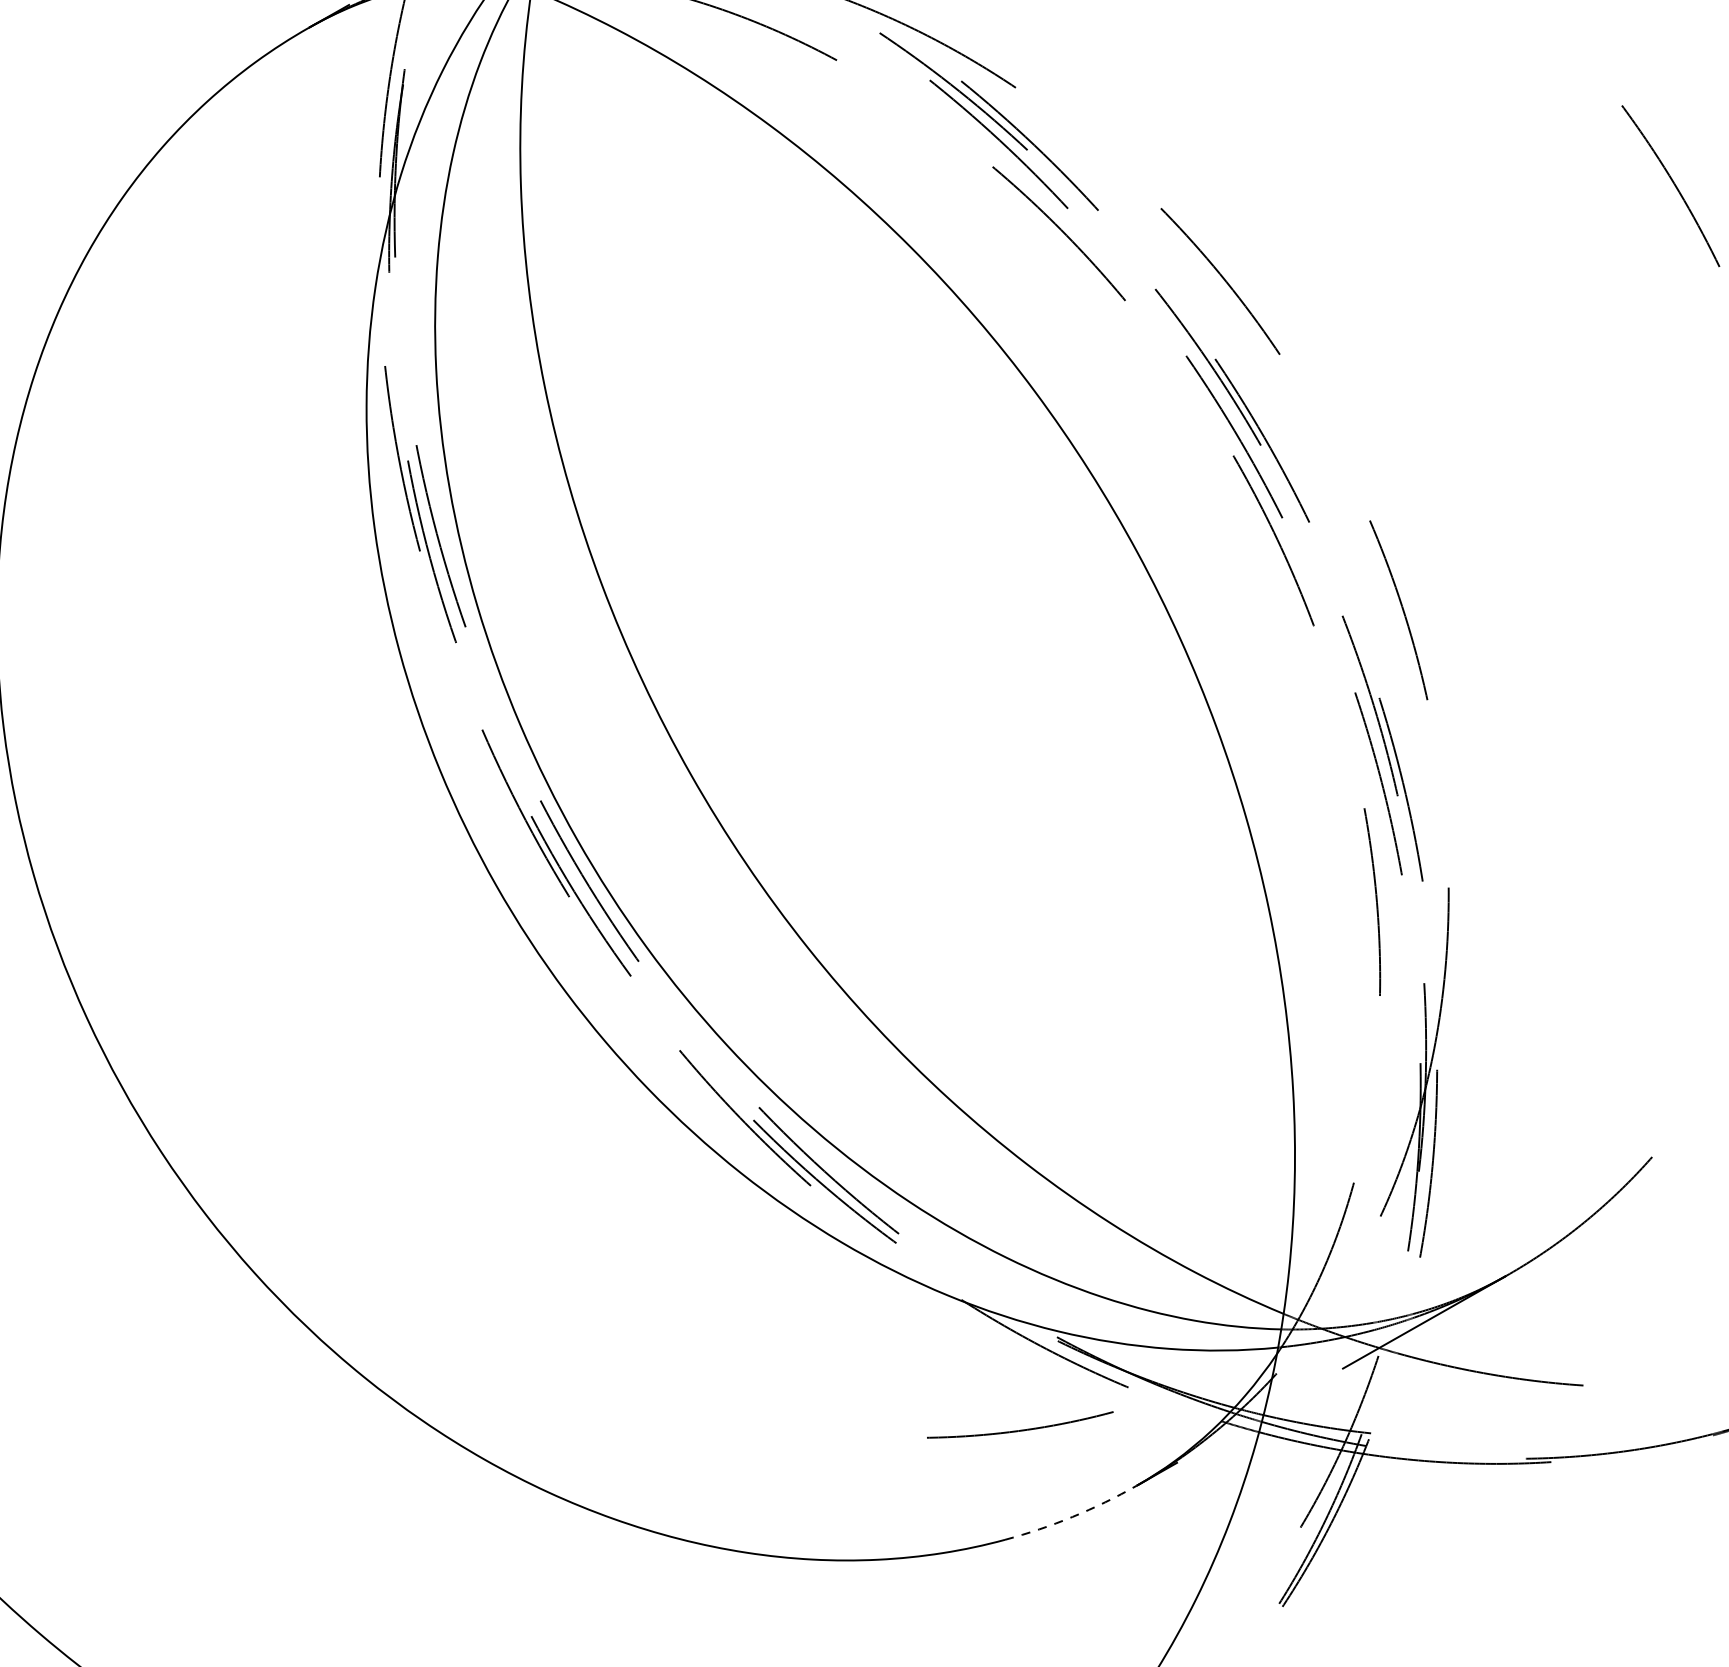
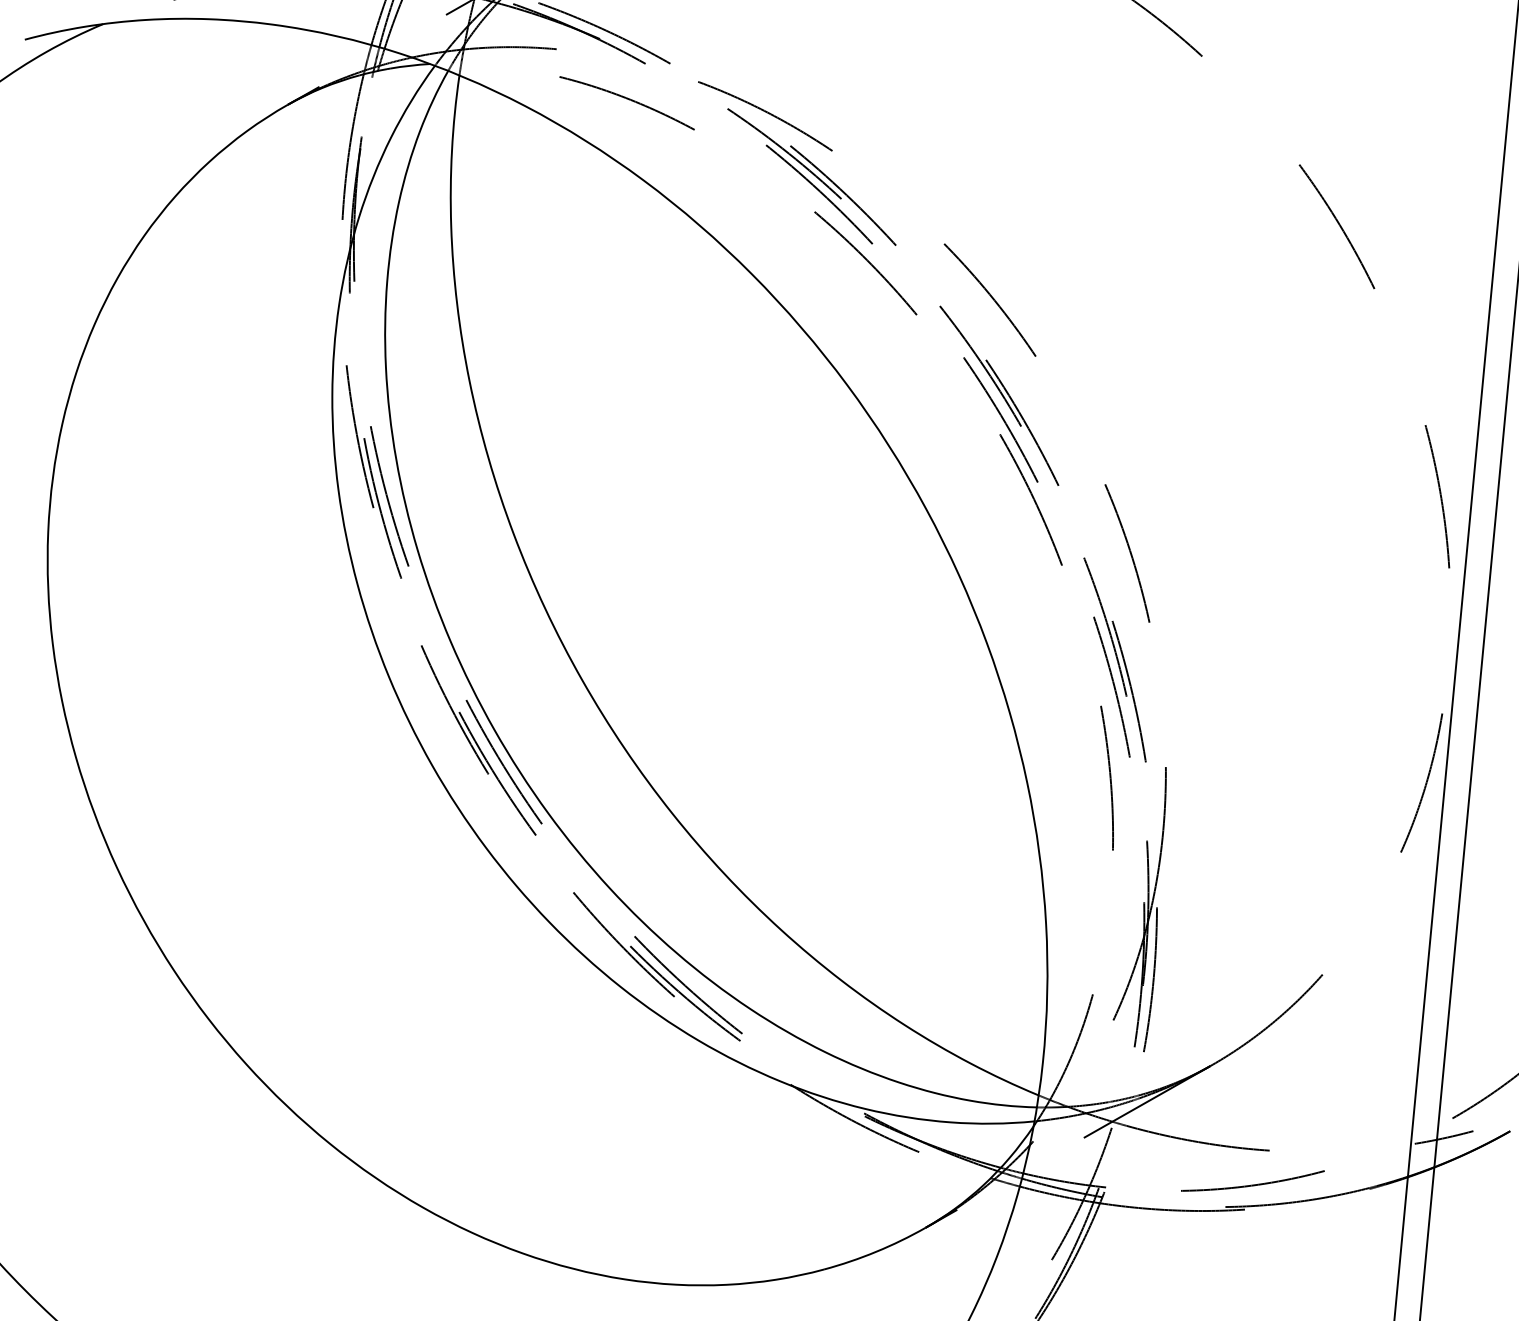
curve: (1019, 1429) -> (1252, 1184), moved
arc: (1073, 1516) -> (876, 1251), dashed -> solid

